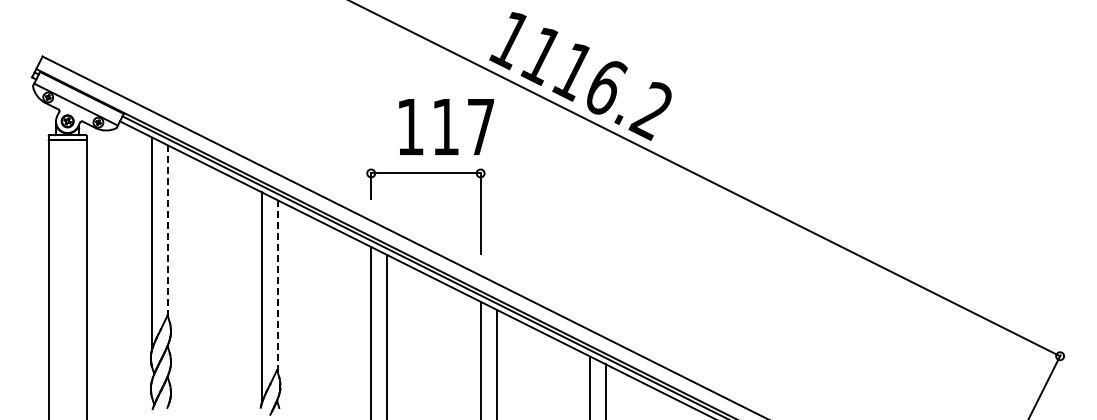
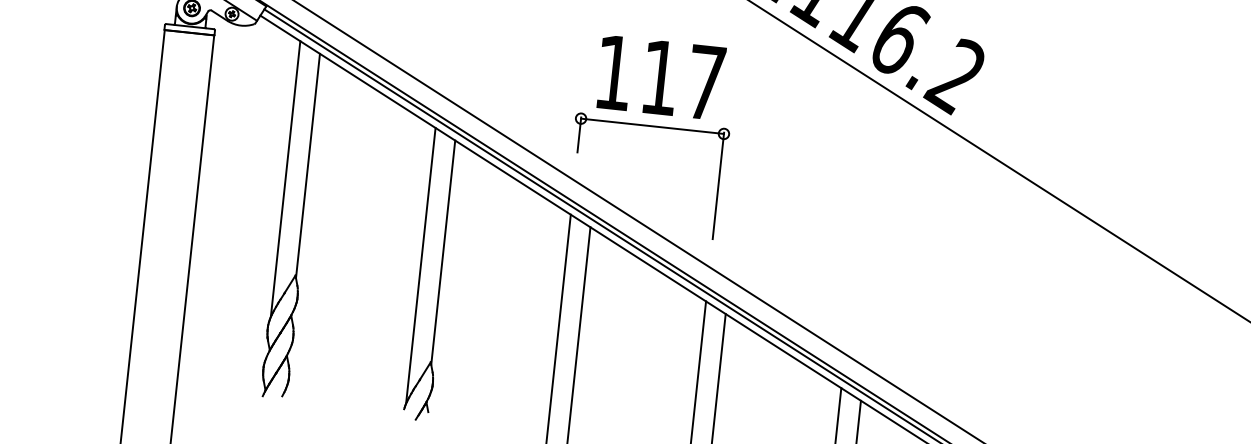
text: (446, 126) -> (661, 77), moved
line: (168, 231) -> (308, 166), dashed -> solid
line: (277, 286) -> (442, 253), dashed -> solid

